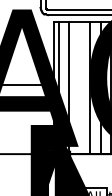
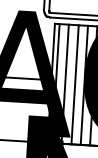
line: (80, 87) -> (75, 84), added

